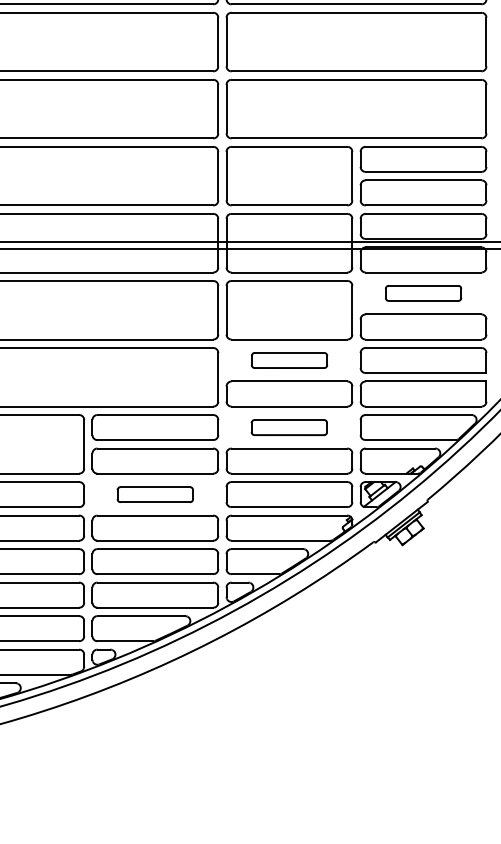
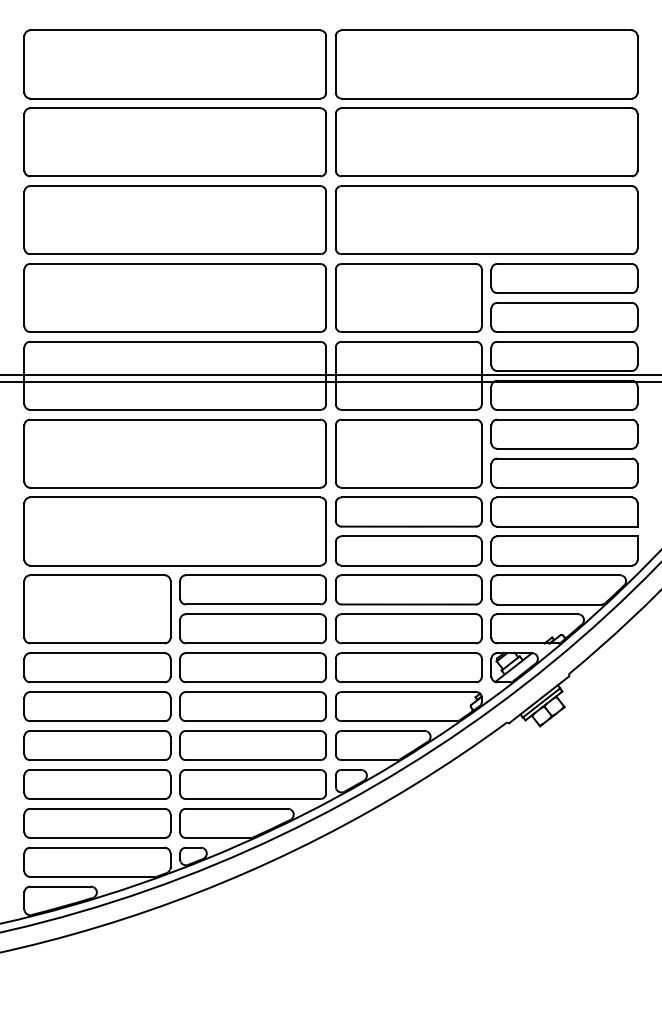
part: (423, 292) -> (564, 433), size x1.67
part: (289, 360) -> (408, 511), size x1.67
part: (289, 427) -> (408, 589), size x1.67
part: (154, 494) -> (252, 667), size x1.67

